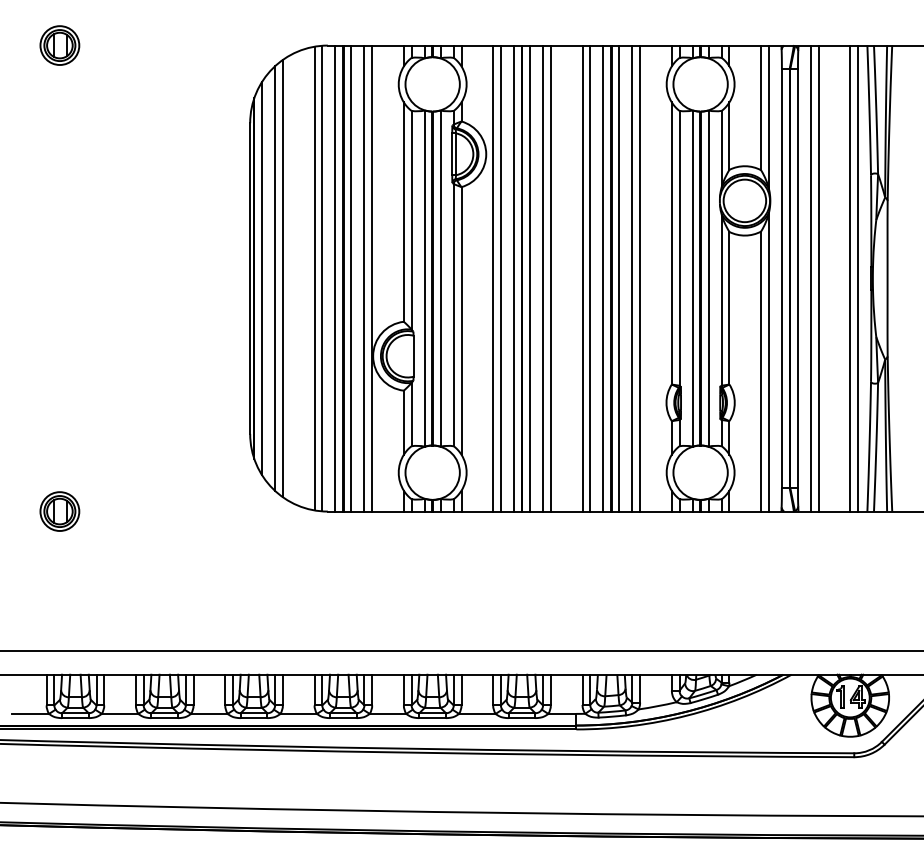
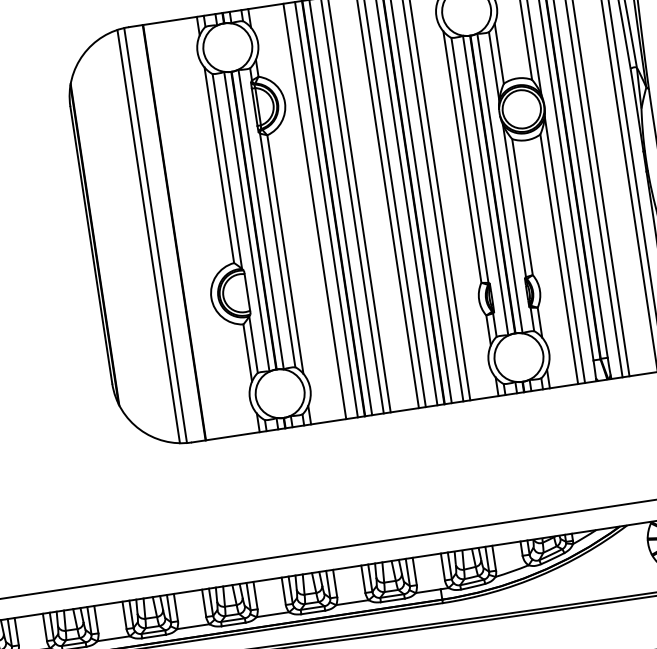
line: (262, 278) -> (102, 243), removed
line: (275, 278) -> (113, 241), removed
line: (282, 278) -> (120, 240), removed
line: (335, 278) -> (167, 233), removed
line: (351, 278) -> (181, 231), removed
line: (364, 278) -> (193, 229), removed
line: (372, 278) -> (200, 228), removed
line: (493, 278) -> (308, 212), removed

